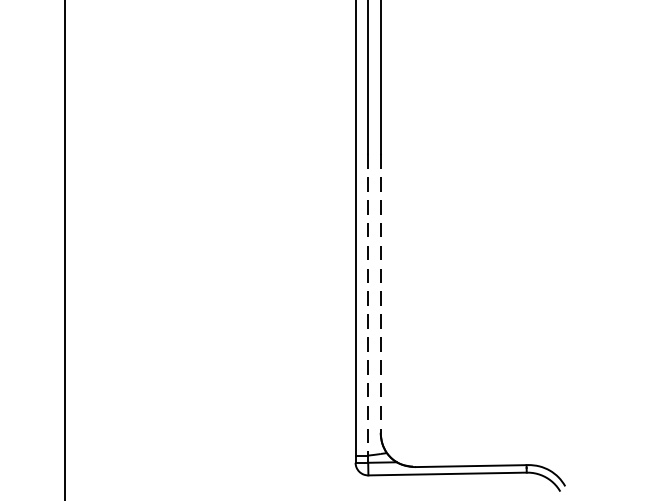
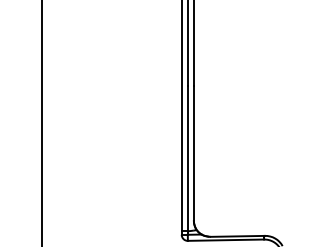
line: (380, 293) -> (193, 153), dashed -> solid
line: (367, 306) -> (187, 159), dashed -> solid

